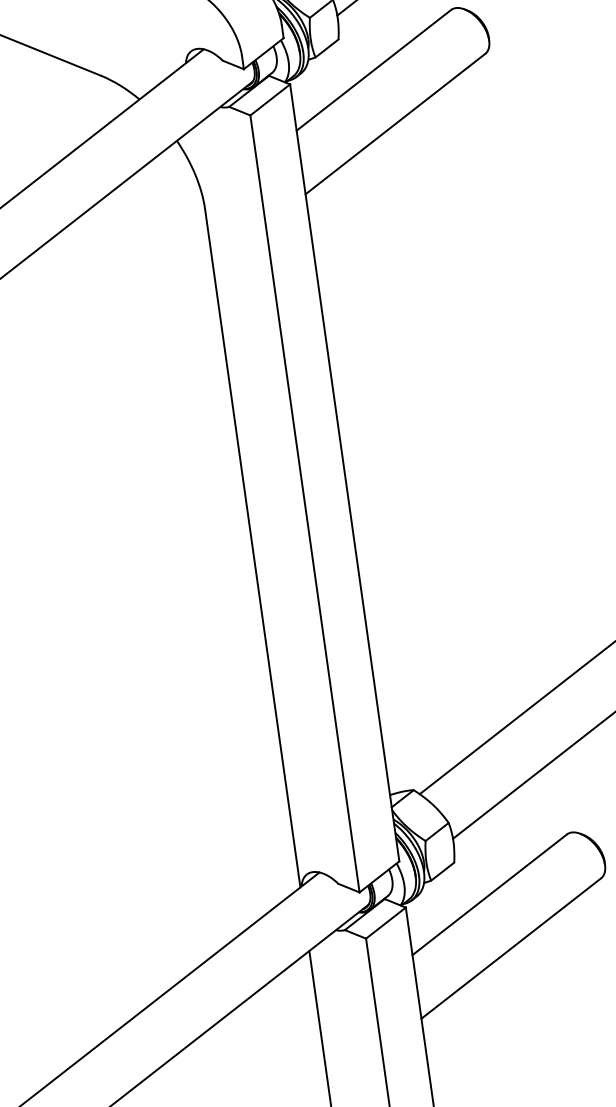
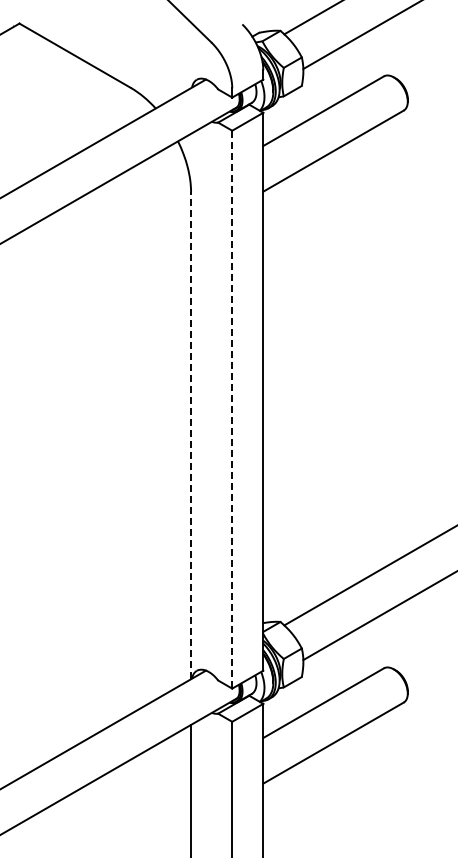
line: (305, 503) -> (232, 409), solid -> dashed
line: (253, 547) -> (191, 435), solid -> dashed

